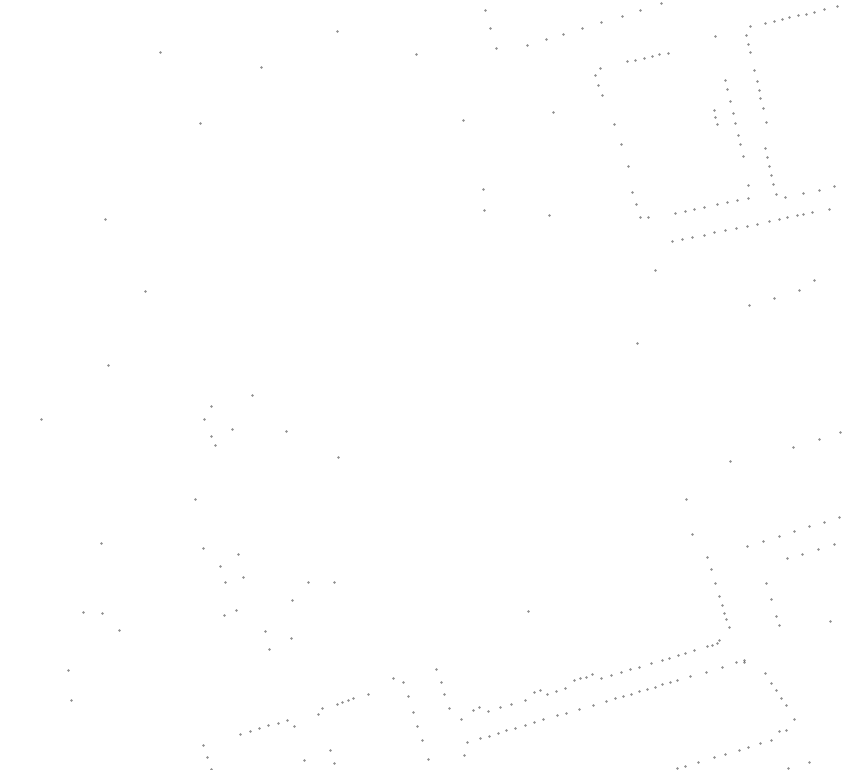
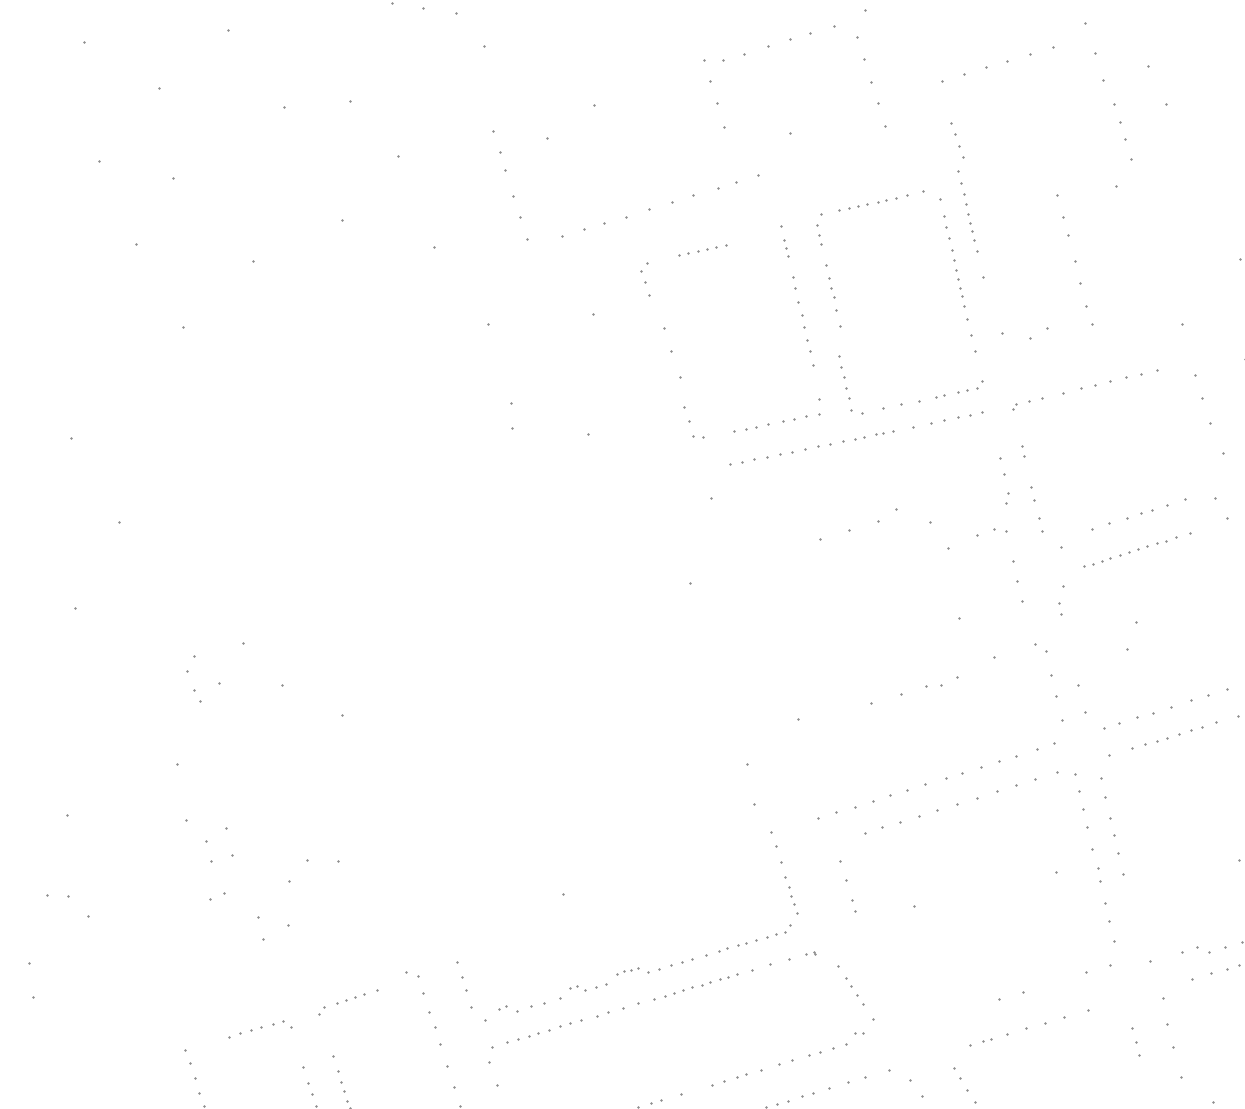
part: (715, 117) -> (786, 248), moved
part: (713, 643) -> (778, 931), size x1.67
part: (344, 700) -> (350, 998), size x1.43

